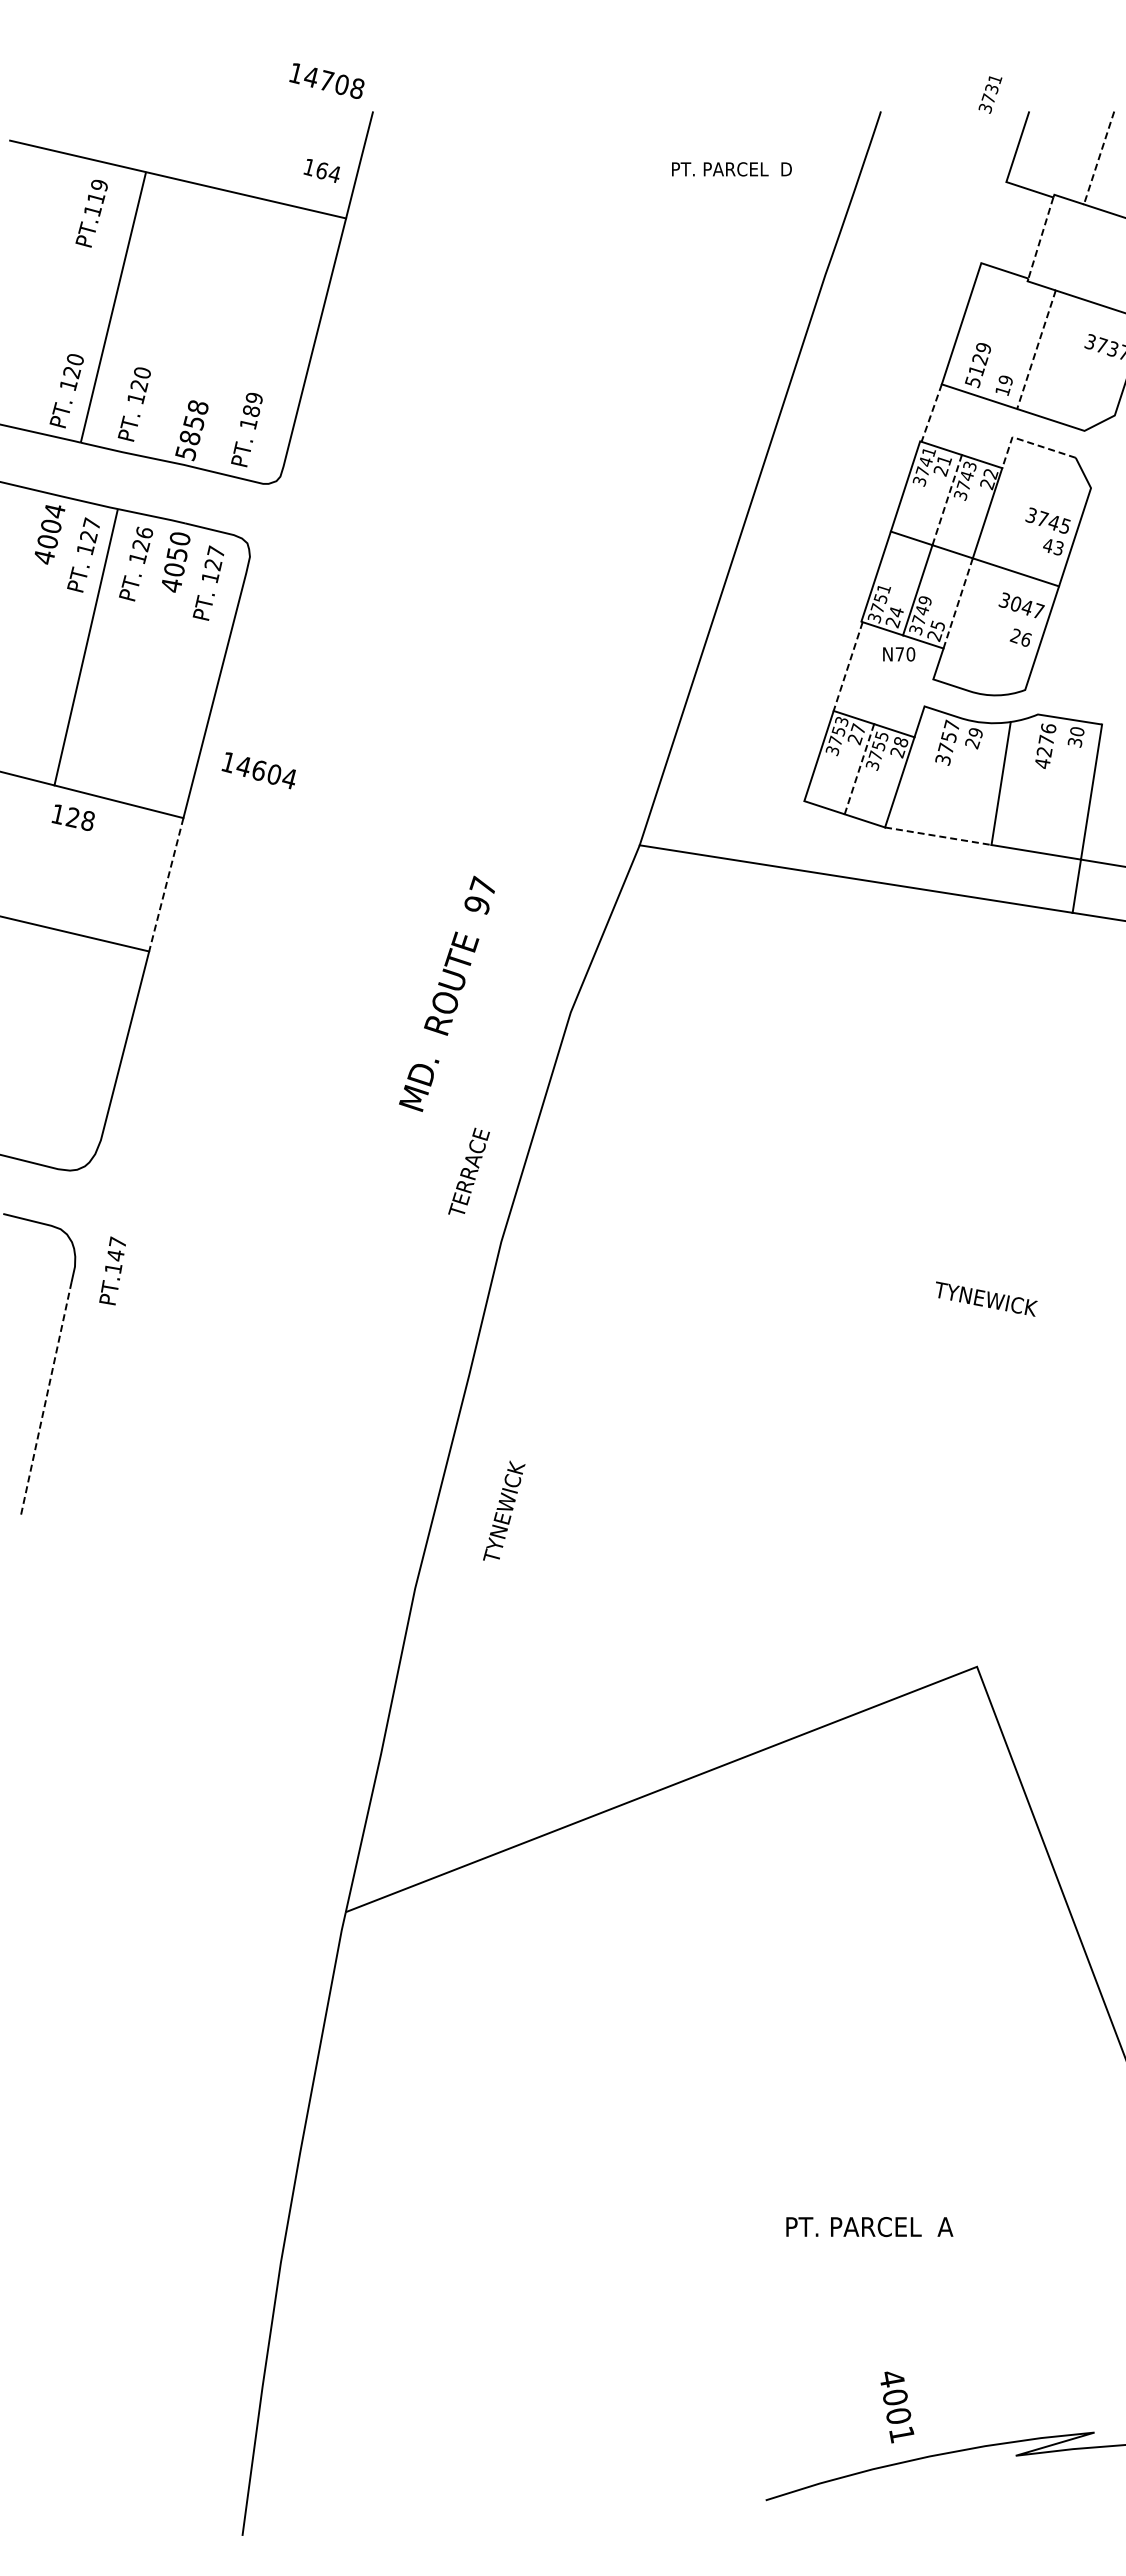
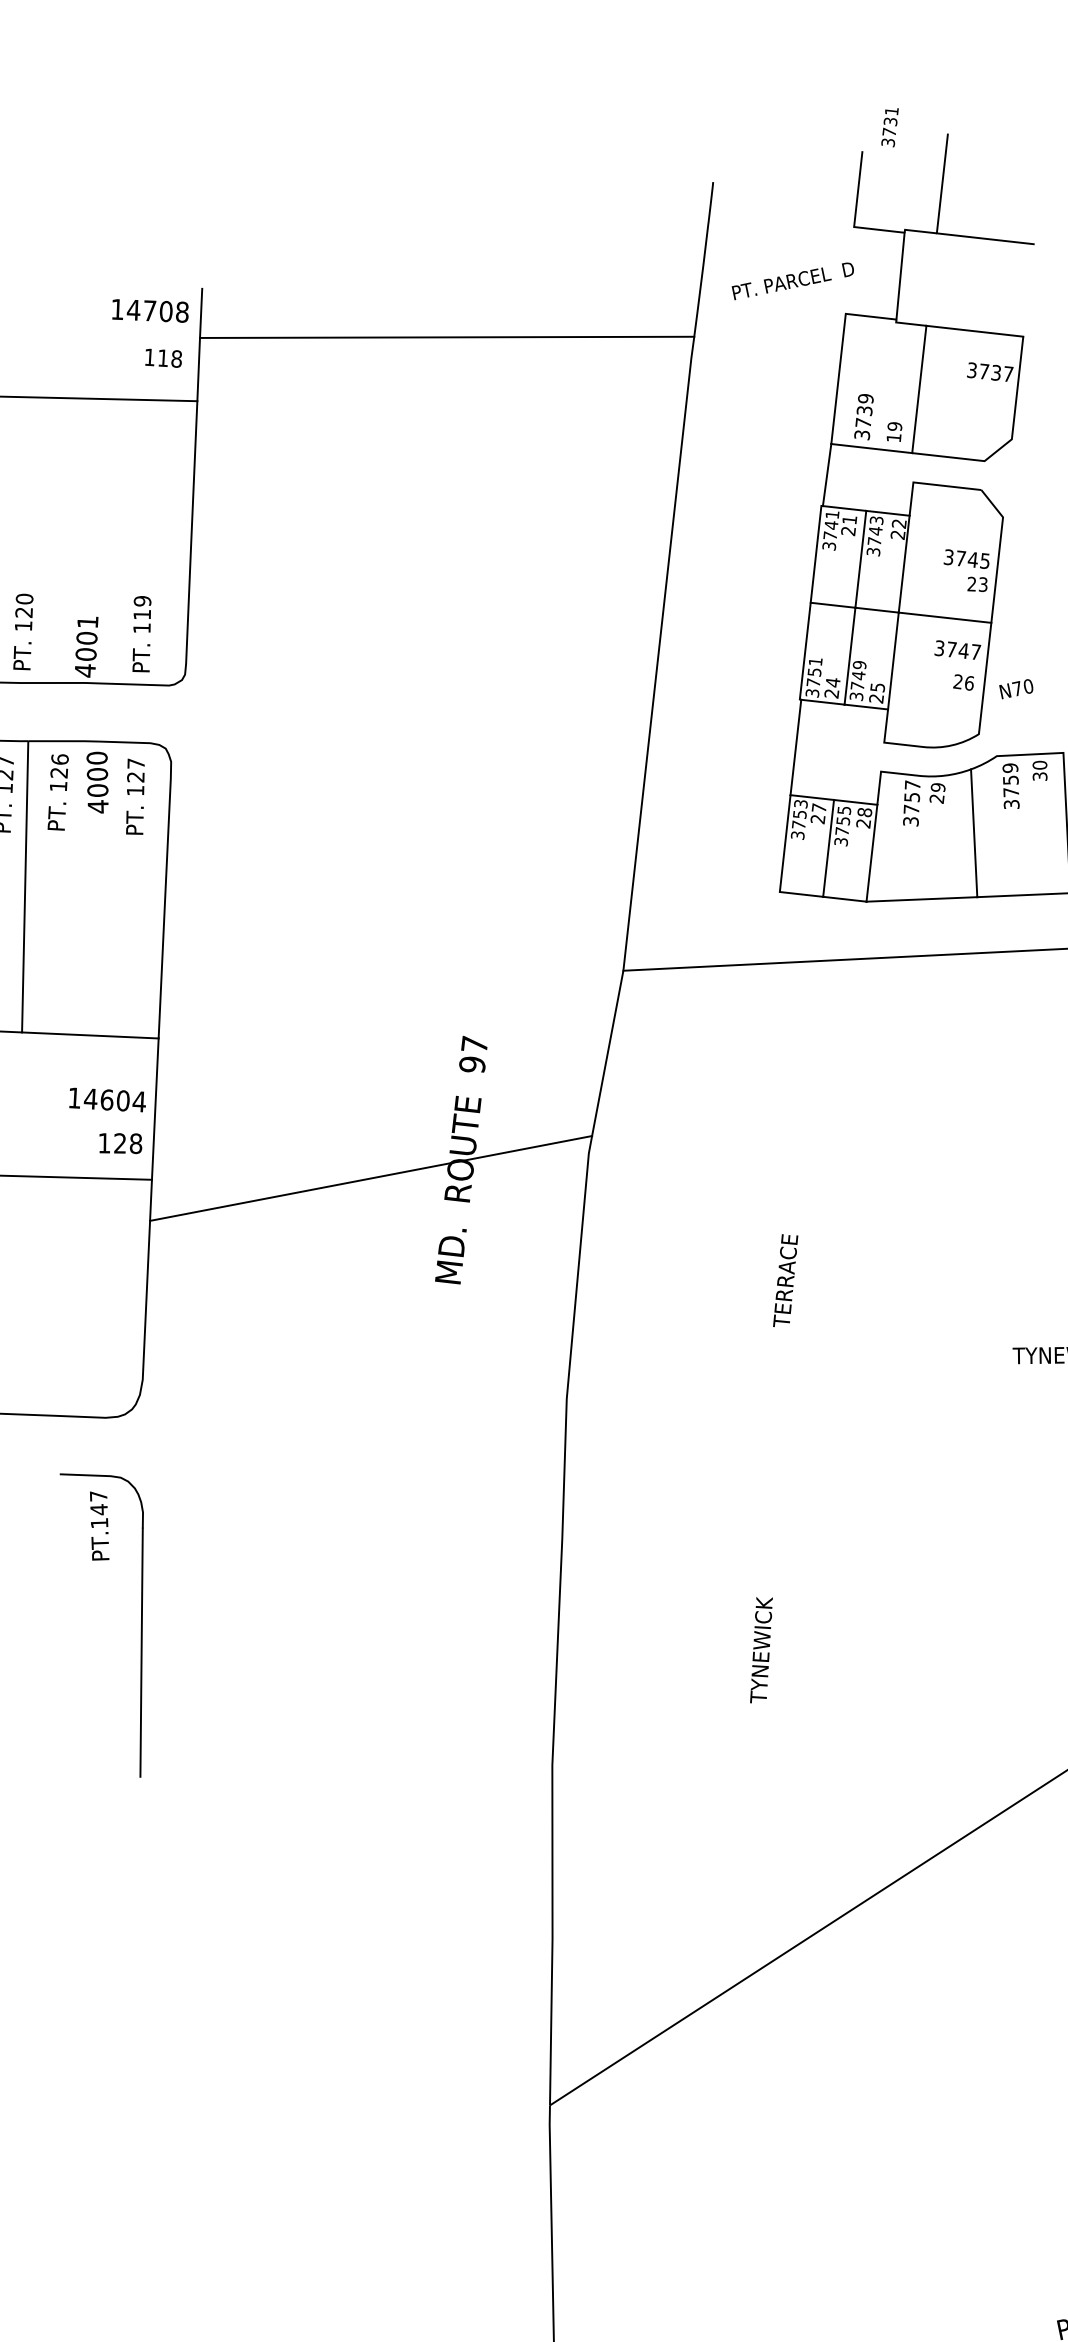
text: (326, 80) -> (149, 310), moved
text: (990, 94) -> (890, 127), moved
line: (1098, 158) -> (941, 184), dashed -> solid
text: (731, 169) -> (793, 281), moved
text: (328, 172) -> (170, 358), 164 -> 118
line: (596, 206) -> (446, 337), added
line: (1040, 238) -> (900, 276), dashed -> solid
line: (1036, 350) -> (919, 390), dashed -> solid
text: (976, 369) -> (863, 421), 5129 -> 3739
text: (251, 410) -> (142, 614), 189 -> 119
line: (931, 413) -> (826, 475), dashed -> solid
text: (192, 430) -> (86, 646), 5858 -> 4001
line: (1027, 442) -> (929, 484), dashed -> solid
line: (947, 499) -> (861, 558), dashed -> solid
text: (1047, 545) -> (971, 584), 43 -> 23
text: (176, 554) -> (96, 774), 4050 -> 4000
line: (958, 603) -> (893, 661), dashed -> solid
text: (1016, 603) -> (952, 648), 3047 -> 3747
text: (899, 654) -> (1017, 689), moved
line: (848, 666) -> (796, 747), dashed -> solid
text: (1045, 746) -> (1011, 786), 4276 -> 3759
line: (859, 769) -> (828, 848), dashed -> solid
text: (258, 770) -> (106, 1100), moved
text: (72, 817) -> (119, 1143), moved
line: (938, 836) -> (922, 899), dashed -> solid
line: (166, 884) -> (155, 1108), dashed -> solid
line: (358, 993) -> (371, 1178), added
text: (468, 1170) -> (784, 1278), moved
text: (112, 1270) -> (99, 1525), moved
line: (45, 1400) -> (141, 1653), dashed -> solid
text: (504, 1510) -> (761, 1648), moved

